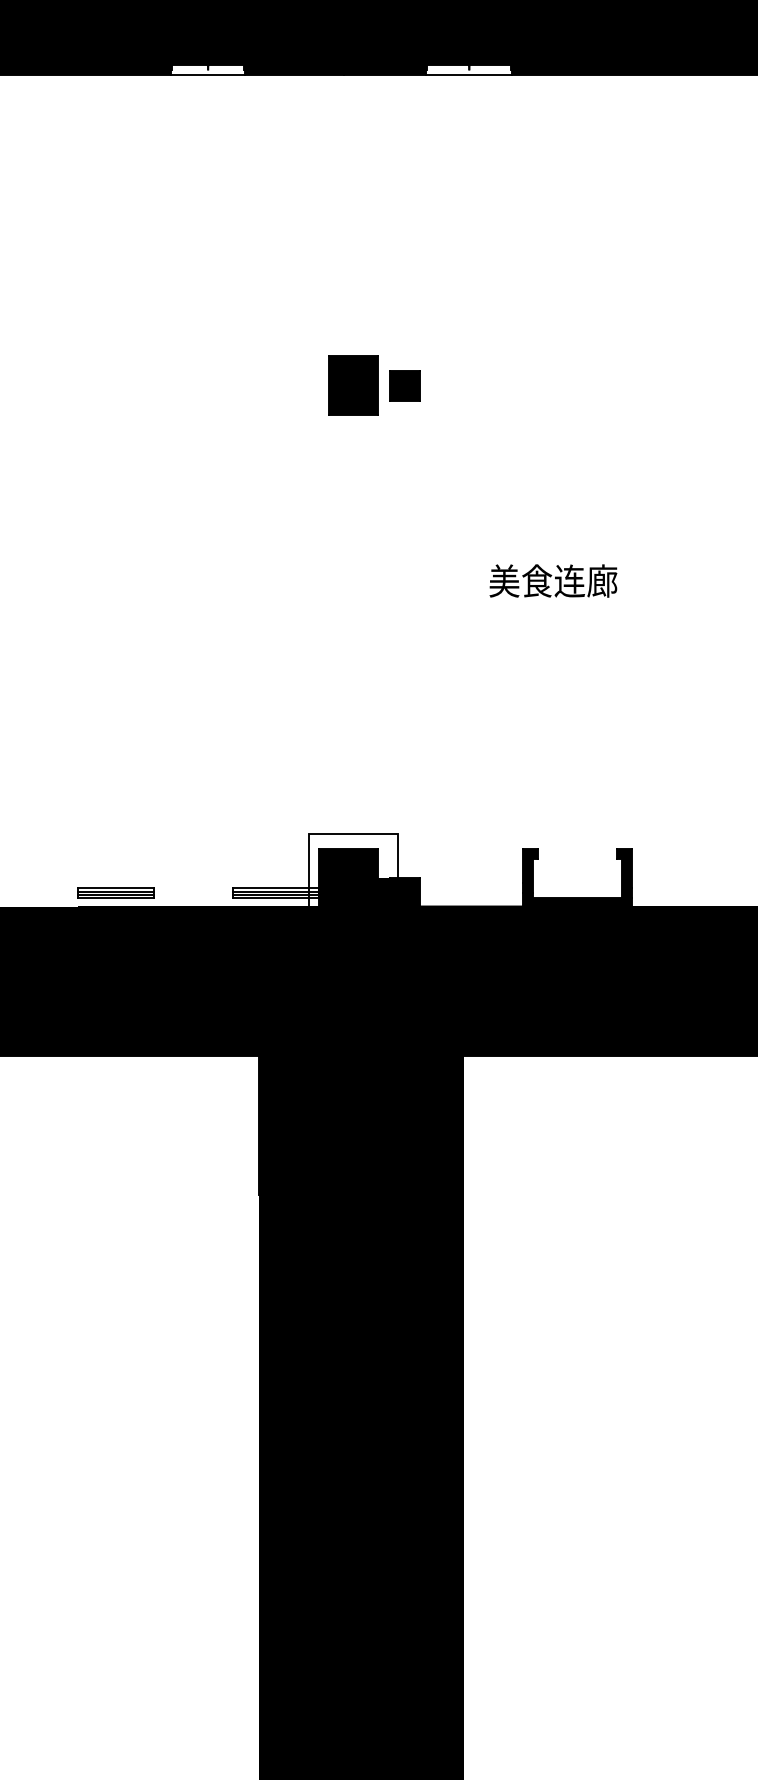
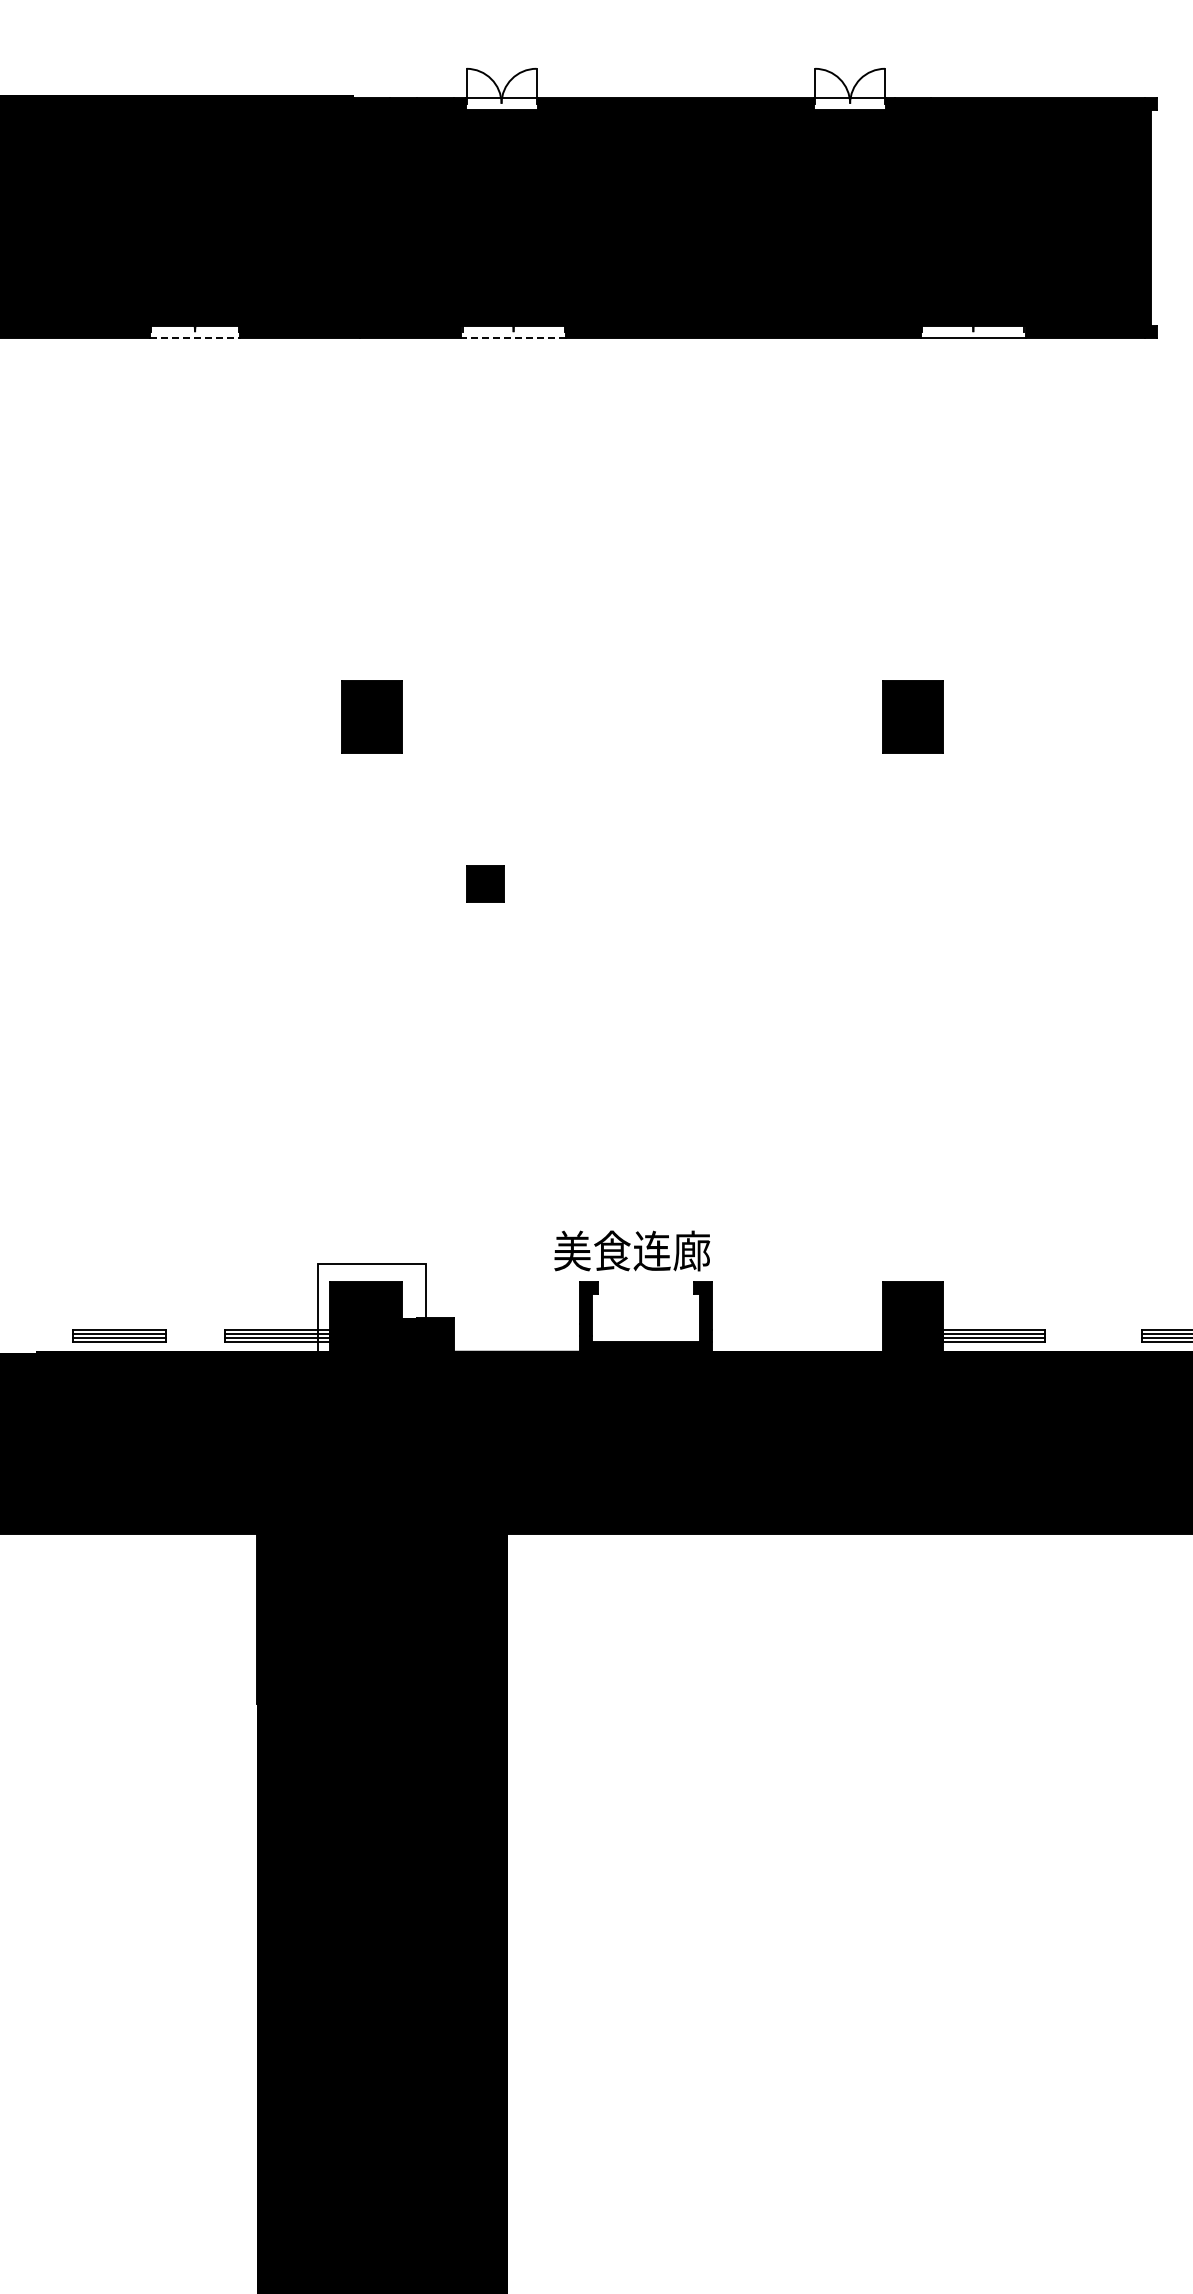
line: (208, 75) -> (195, 338), solid -> dashed
line: (469, 75) -> (513, 338), solid -> dashed
part: (405, 385) -> (485, 883), moved
text: (553, 580) -> (632, 1250), moved
part: (115, 893) -> (119, 1335), moved

